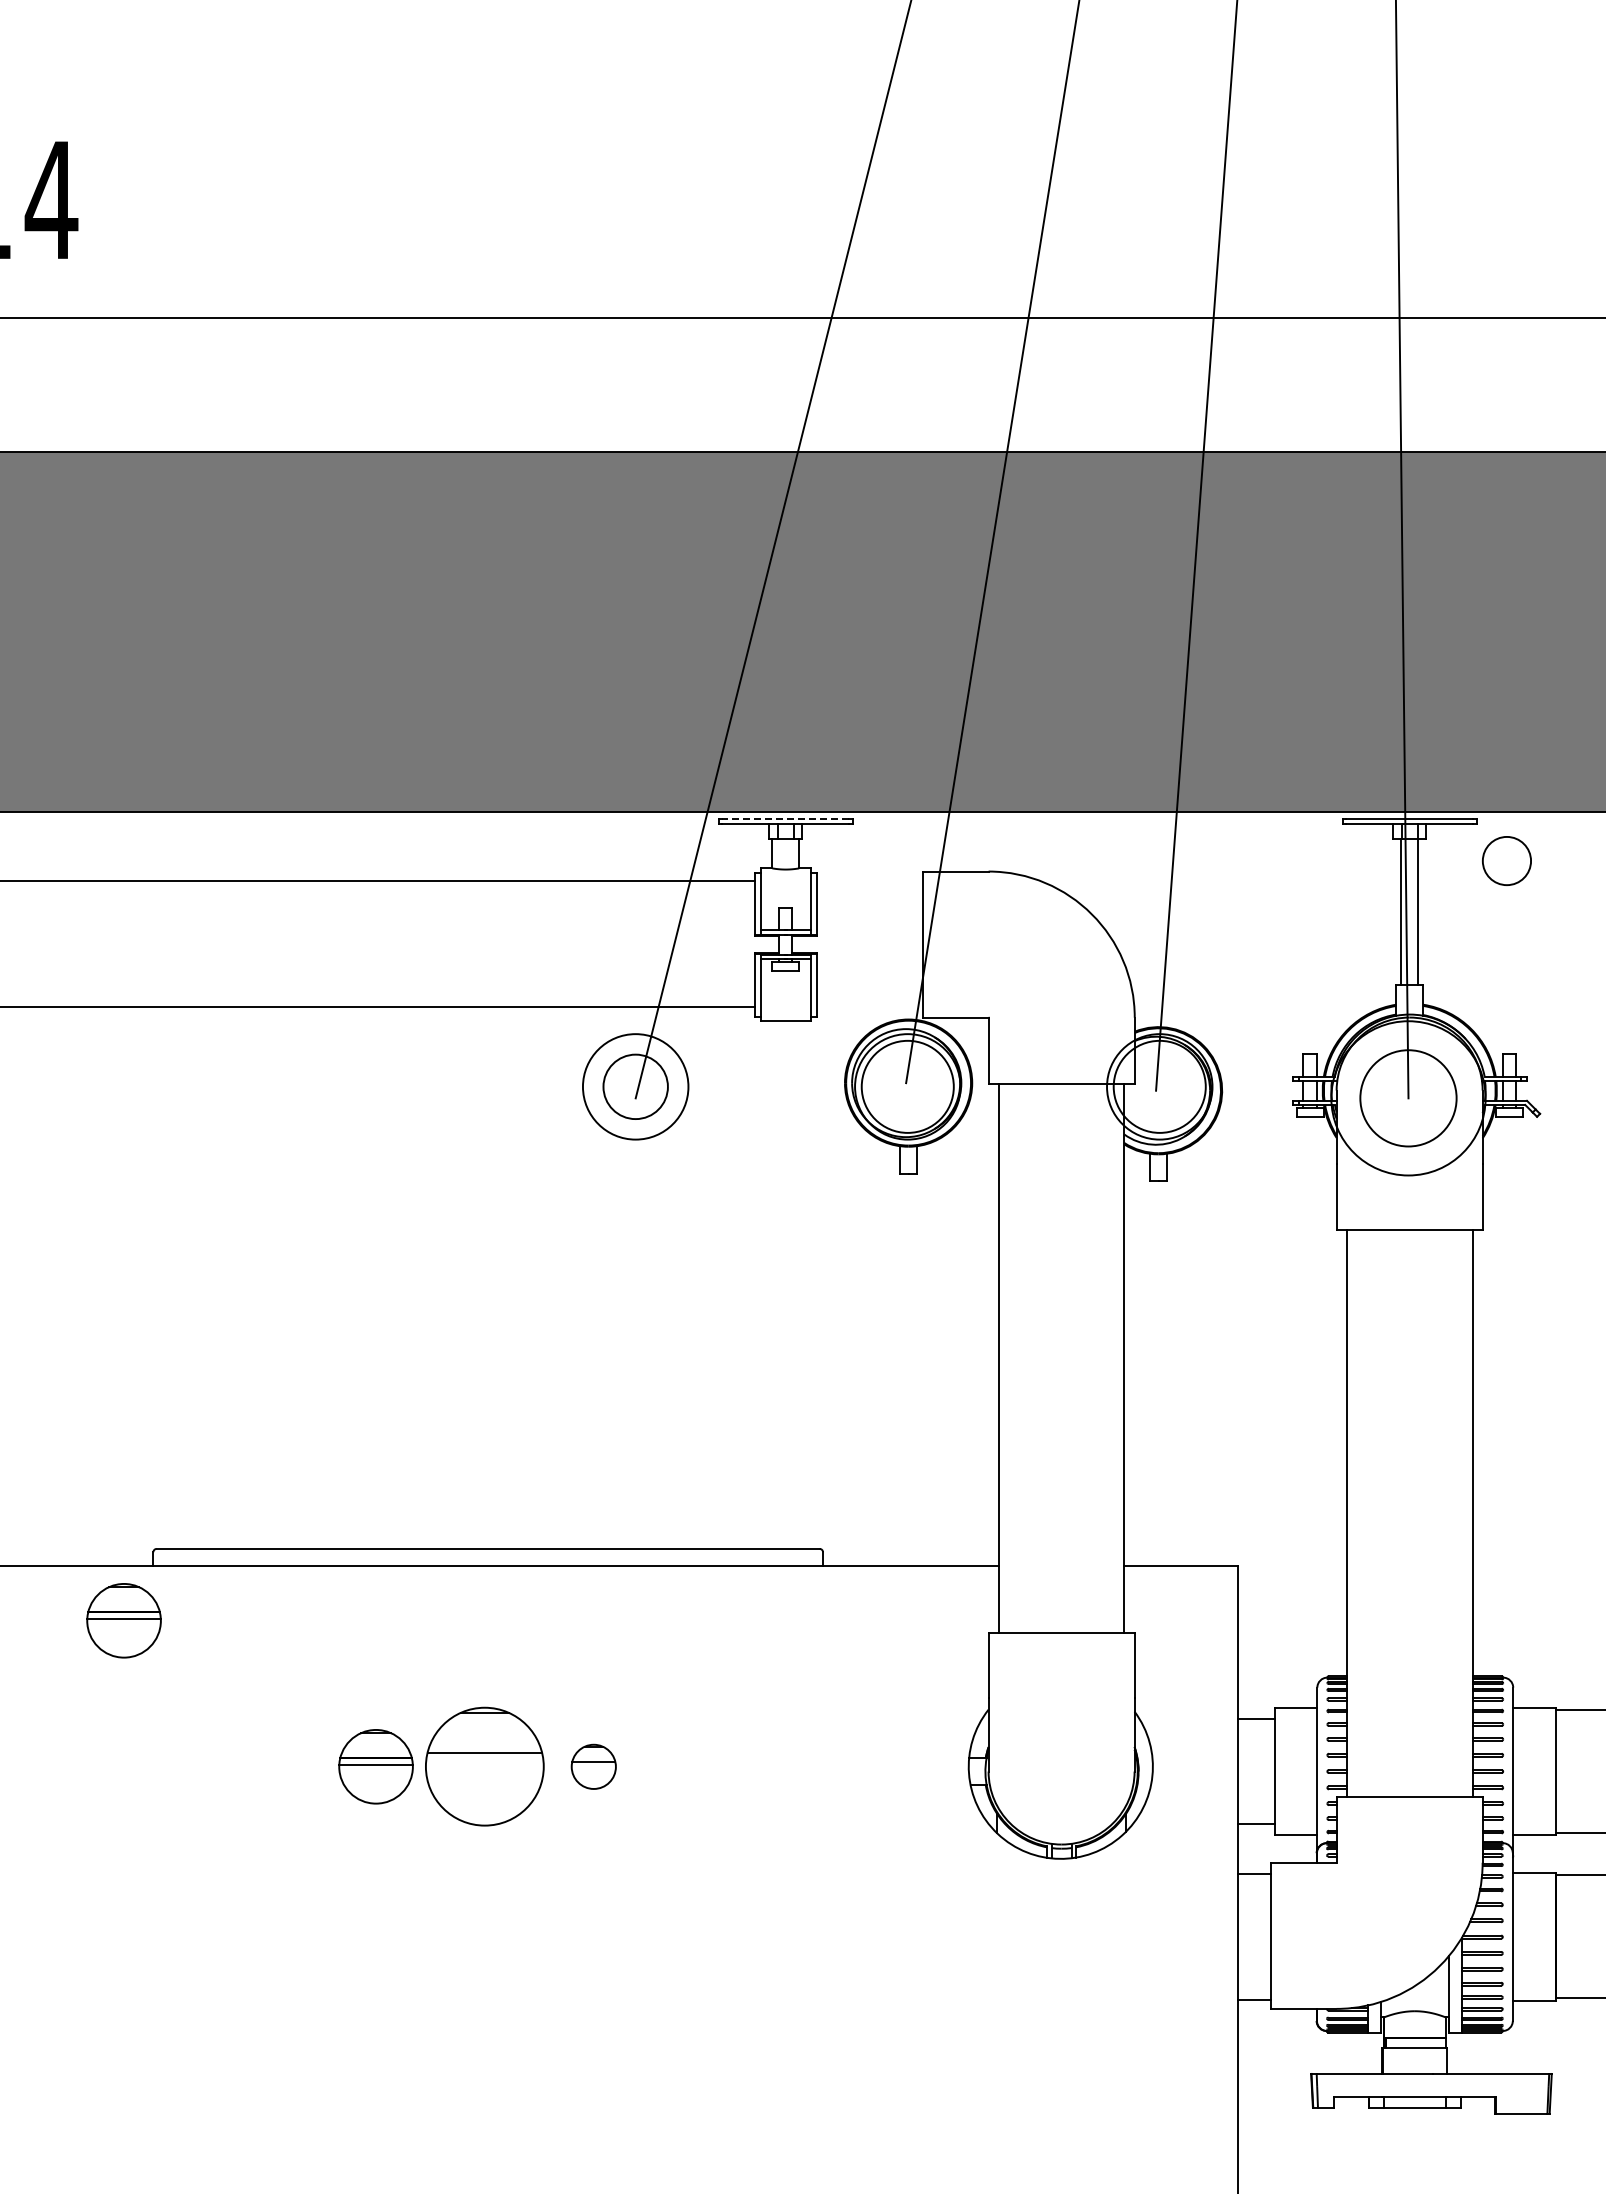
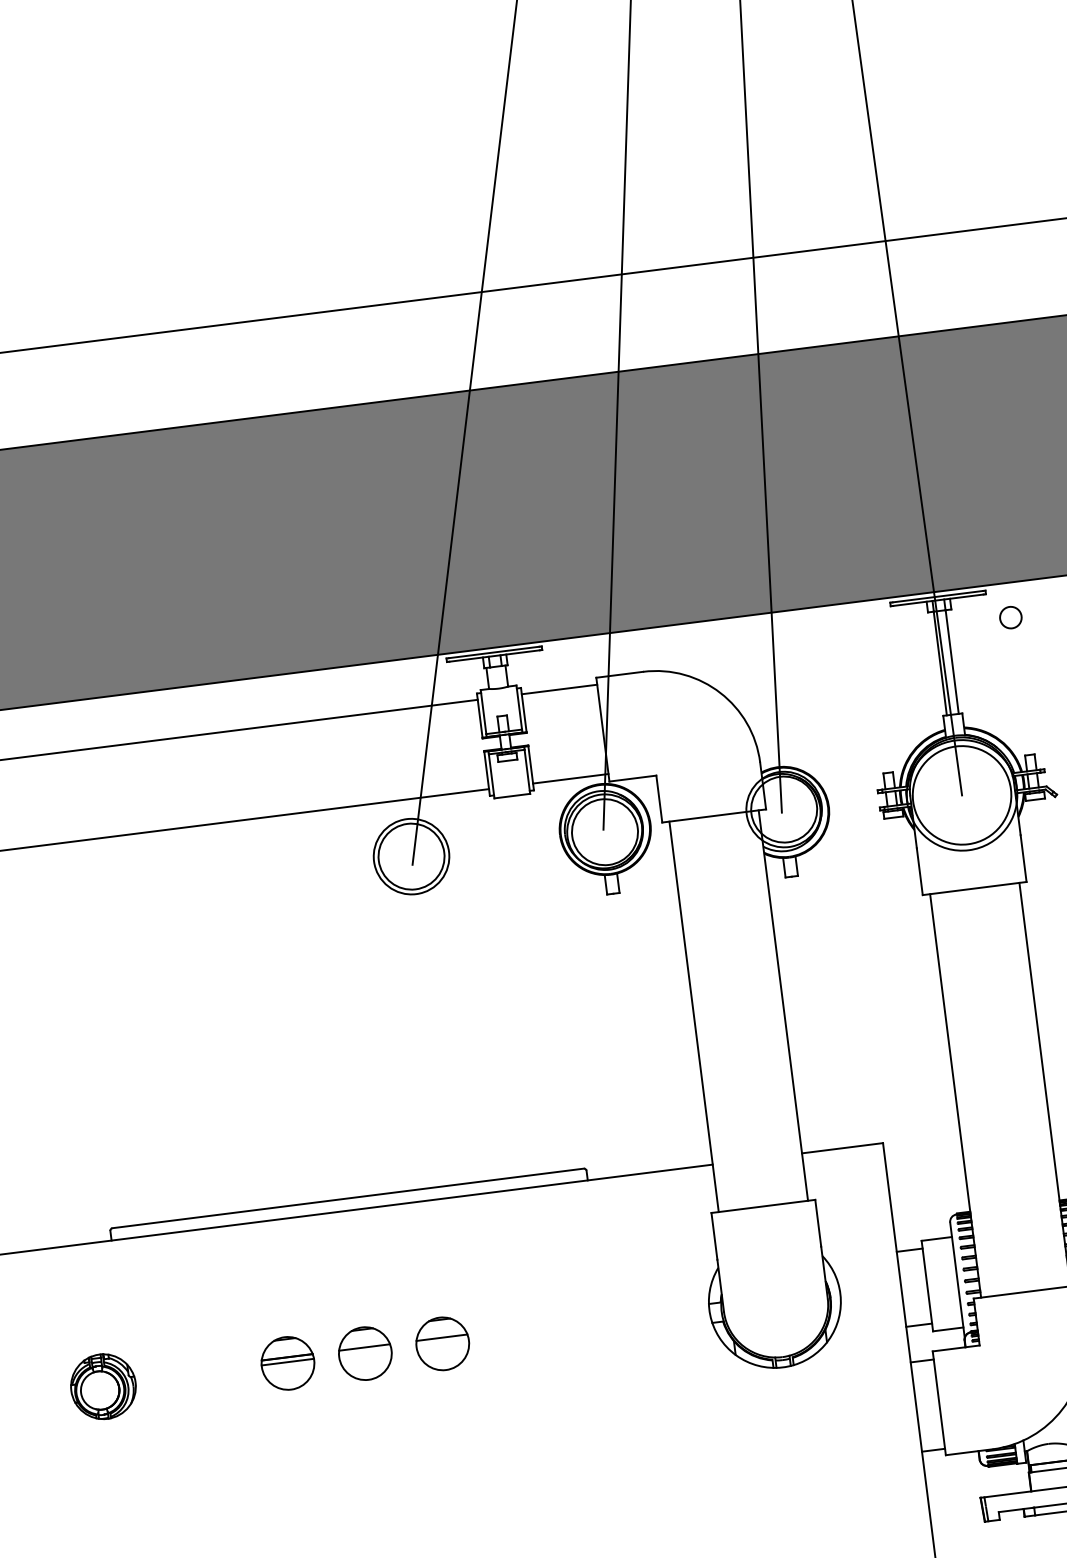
line: (785, 818) -> (493, 652), dashed -> solid
circle: (1507, 860) -> (1011, 617), size x0.62
line: (869, 881) -> (559, 689), added
line: (869, 1006) -> (570, 778), added
circle: (635, 1086) -> (411, 856), size x1.43
circle: (1408, 1098) -> (962, 795), size x1.43
part: (123, 1620) -> (95, 1282), removed
part: (116, 1766) -> (103, 1386), added
part: (484, 1766) -> (365, 1353), size x0.62
part: (593, 1766) -> (442, 1343), size x1.67

